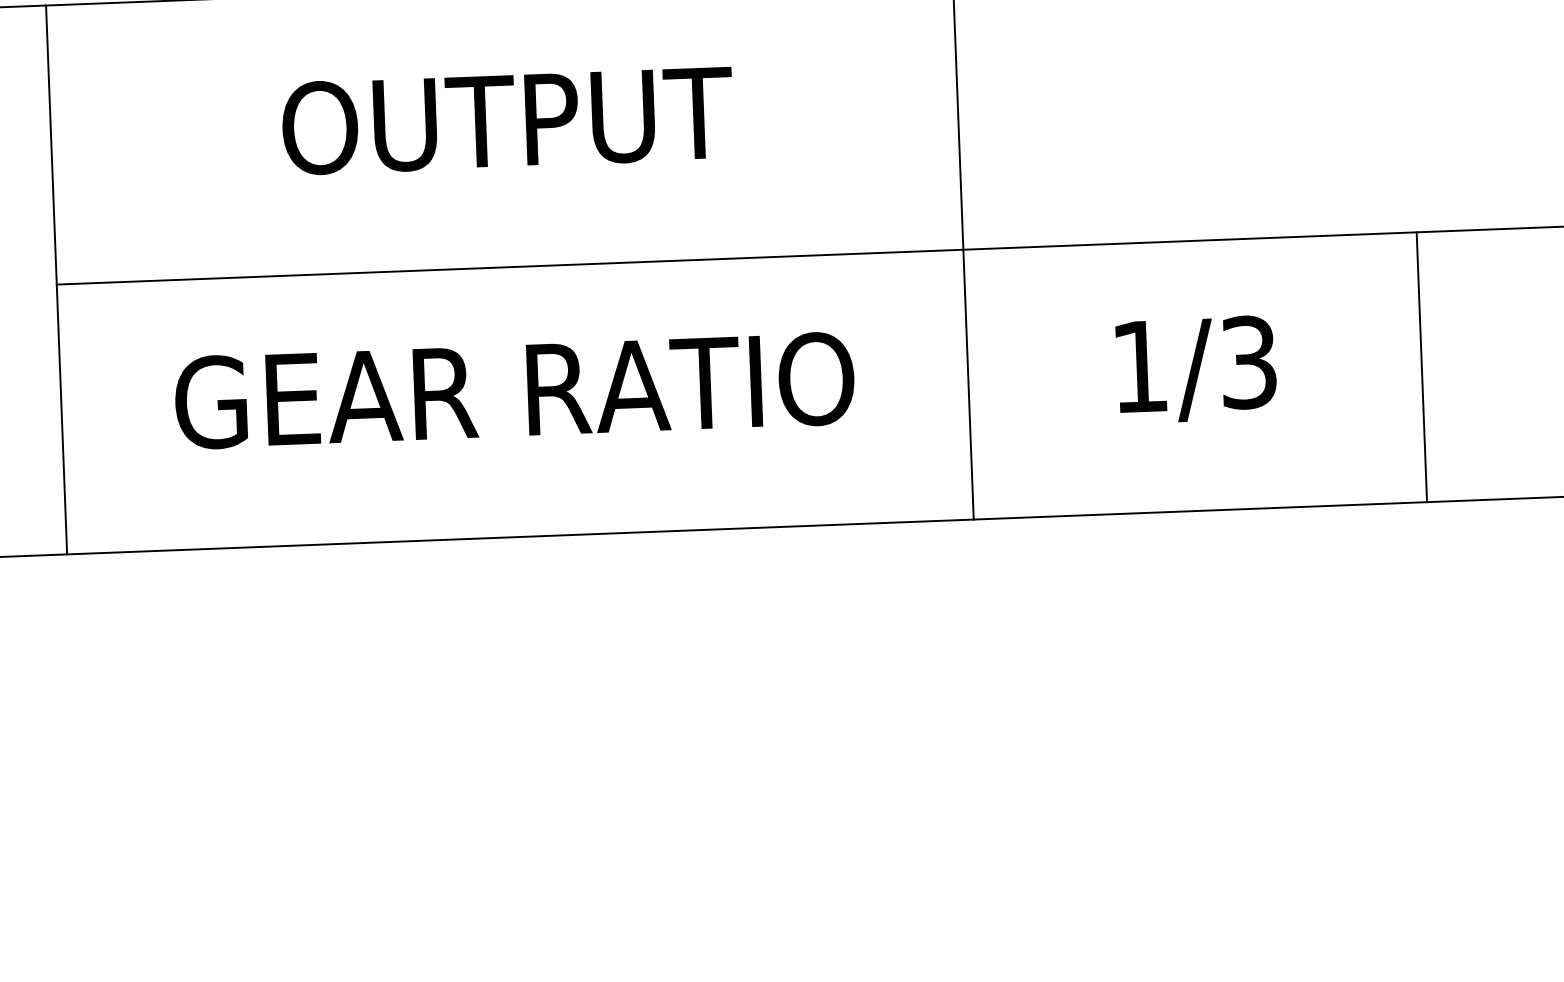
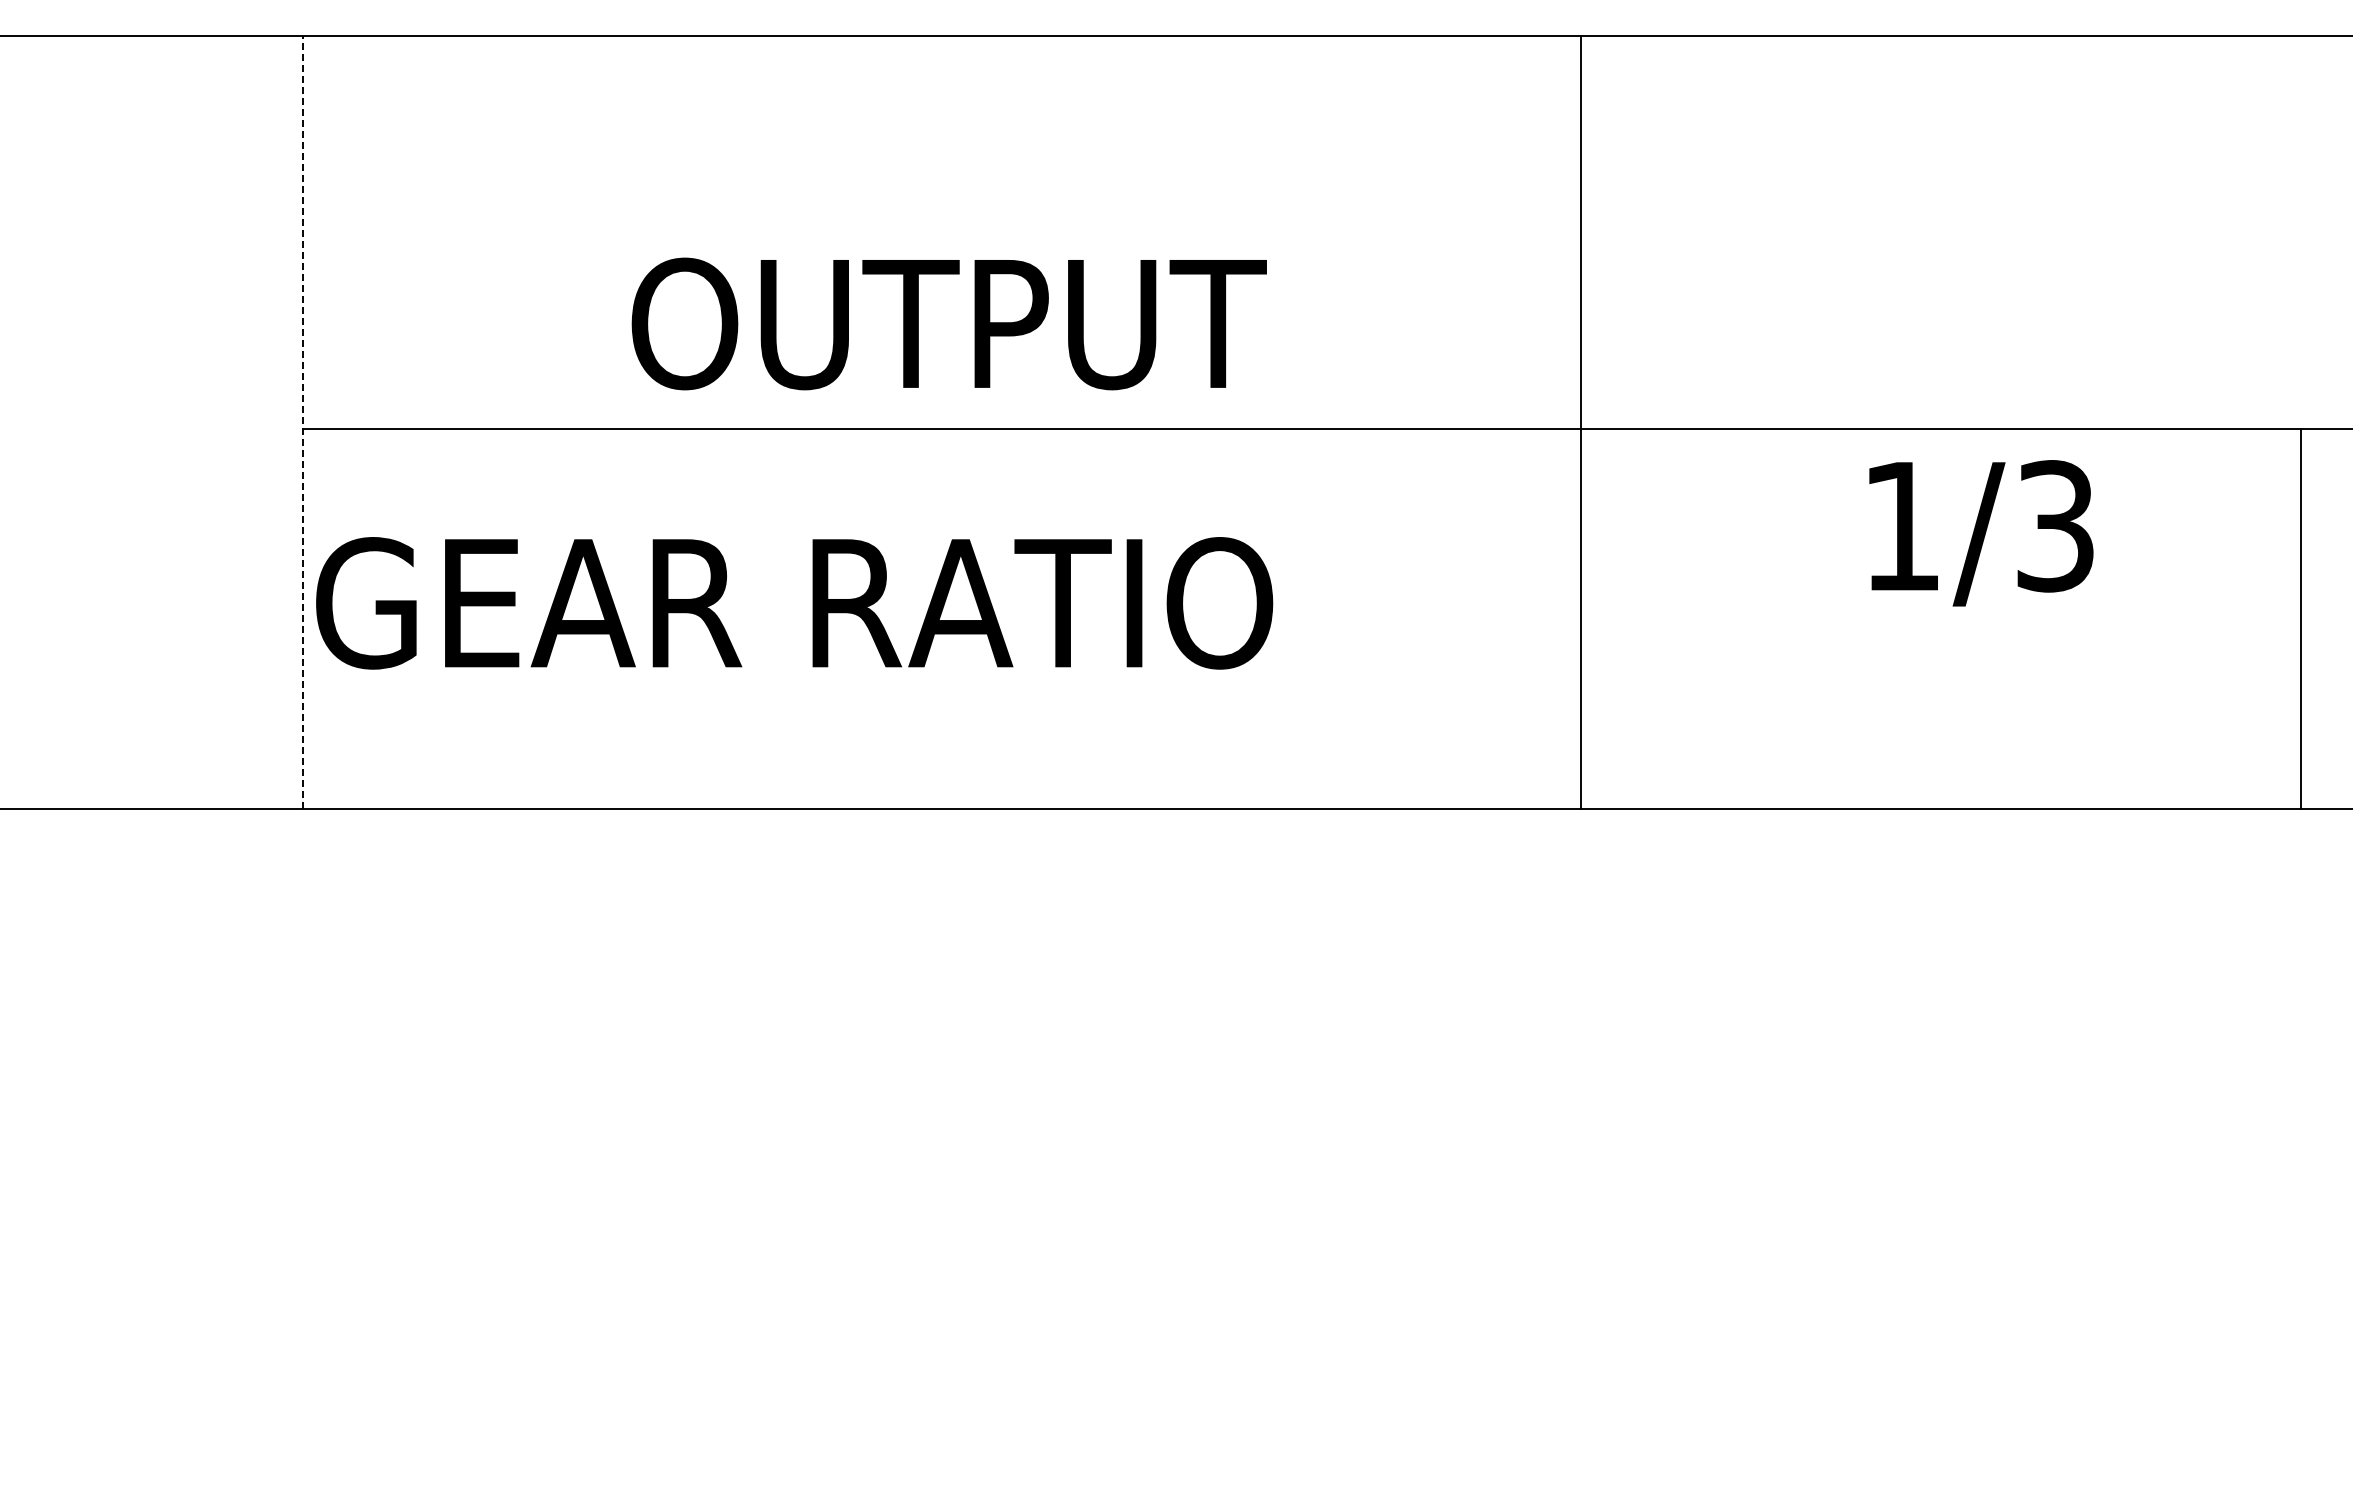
text: (507, 120) -> (948, 323), moved
line: (56, 279) -> (302, 422), solid -> dashed
line: (1421, 367) -> (2300, 619), moved
text: (1196, 369) -> (1981, 533), moved
text: (514, 390) -> (794, 603), moved

